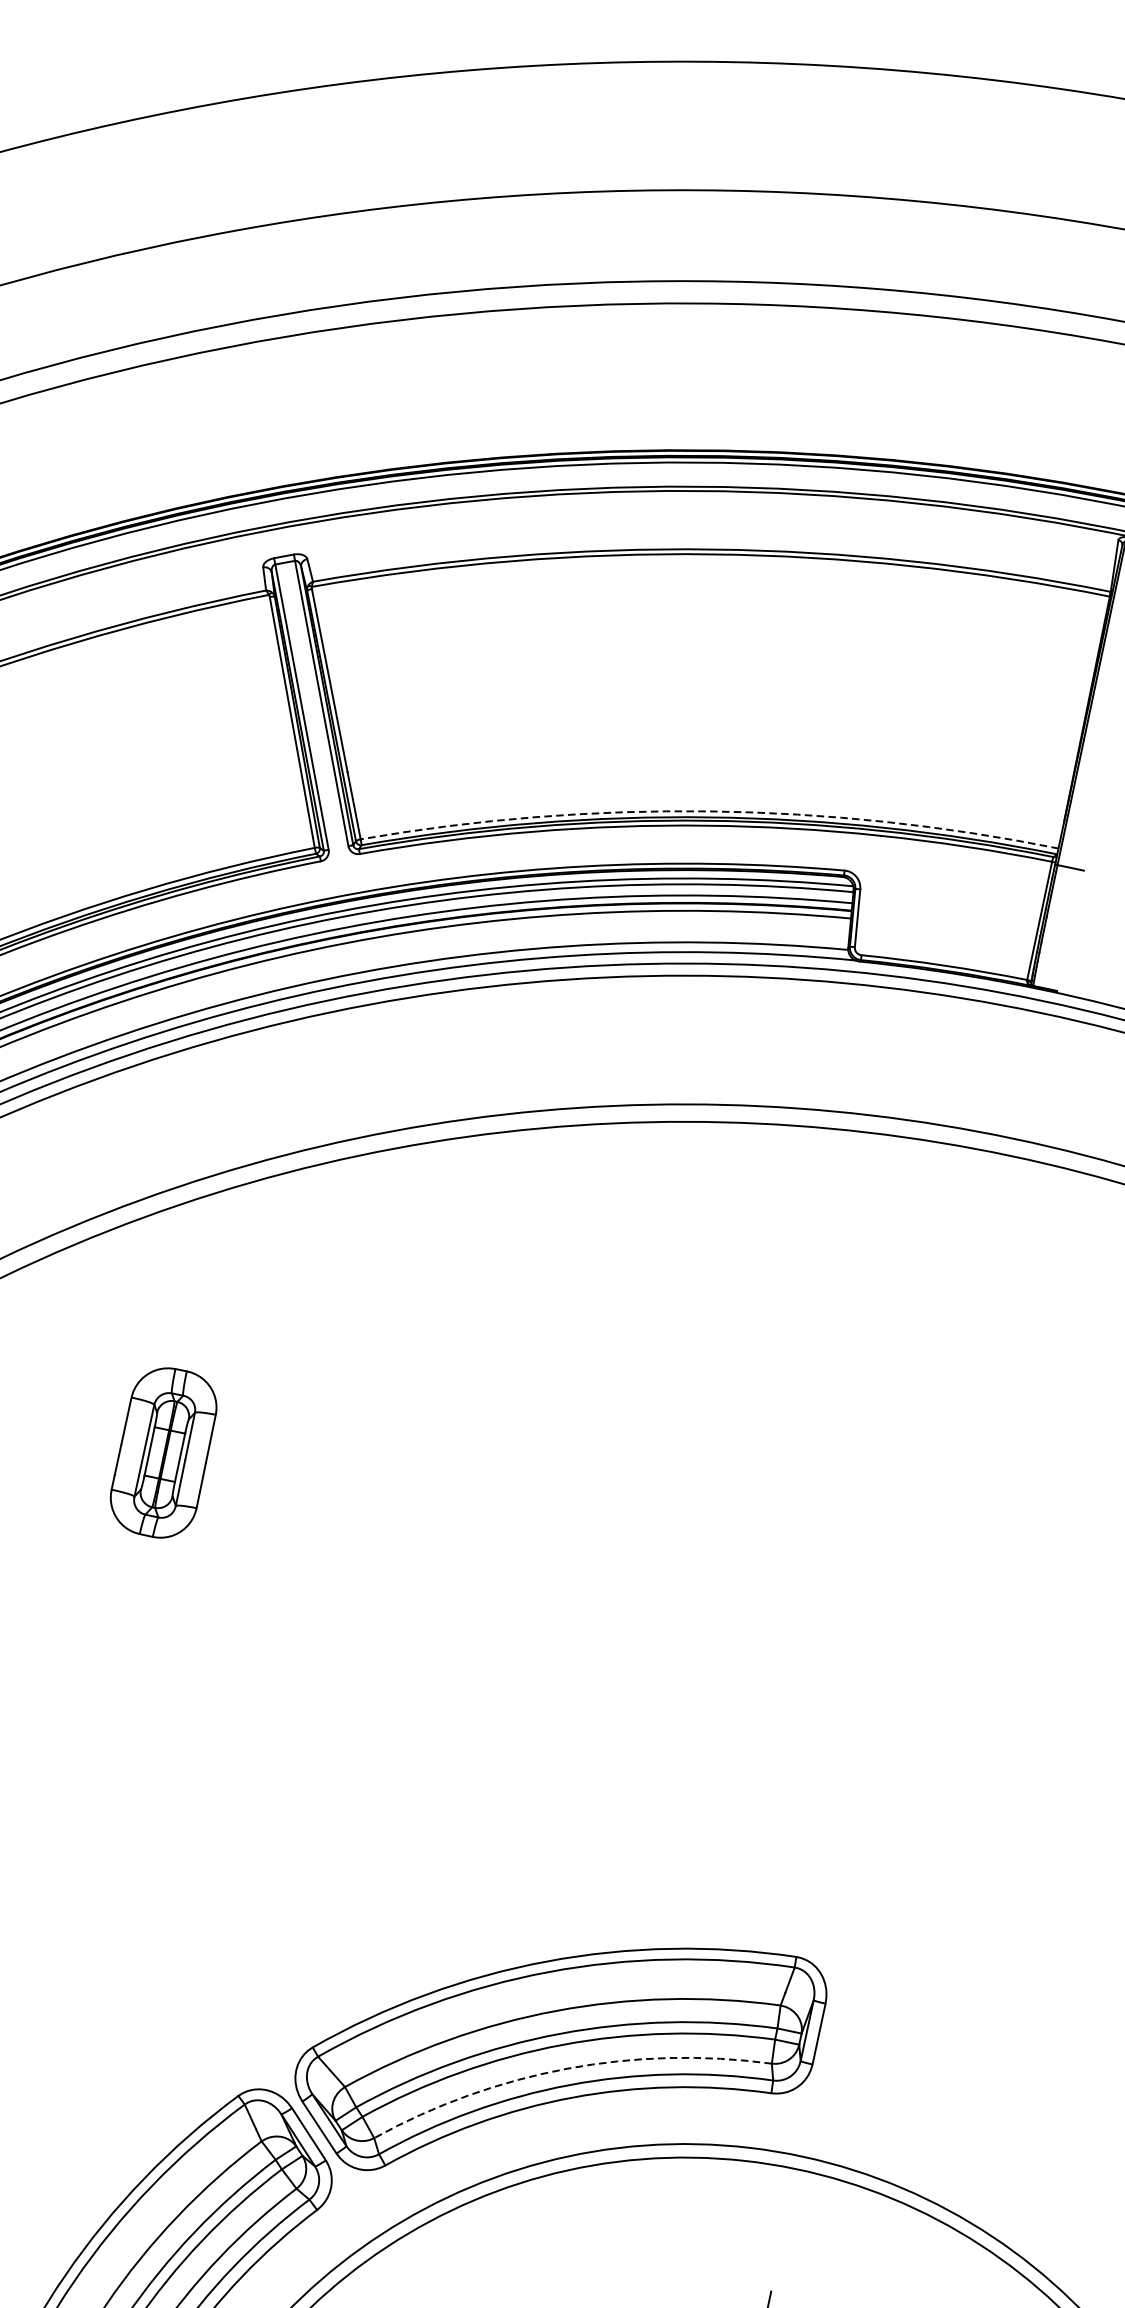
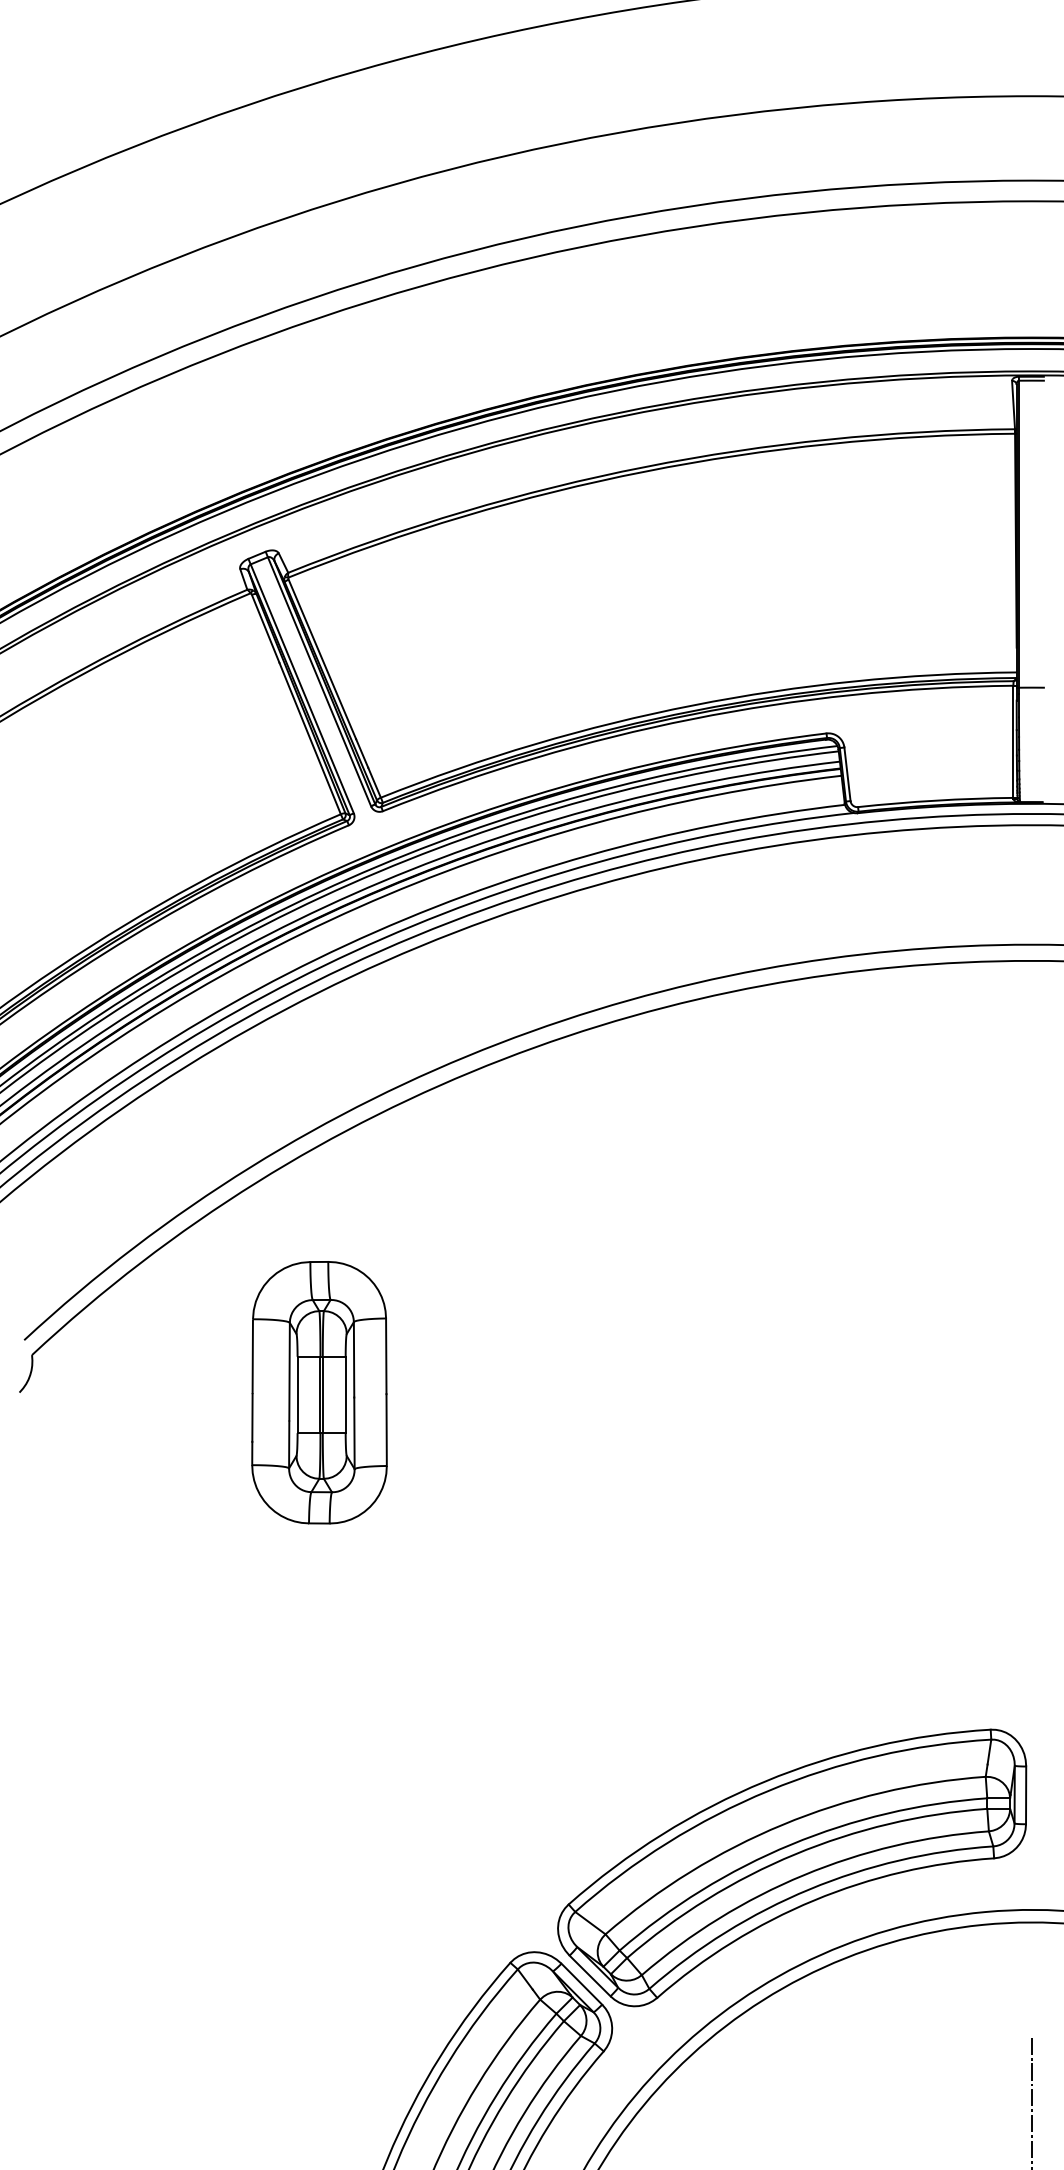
arc: (710, 811) -> (693, 705), dashed -> solid
part: (163, 1452) -> (319, 1392), size x1.67
arc: (566, 2069) -> (803, 1875), dashed -> solid

